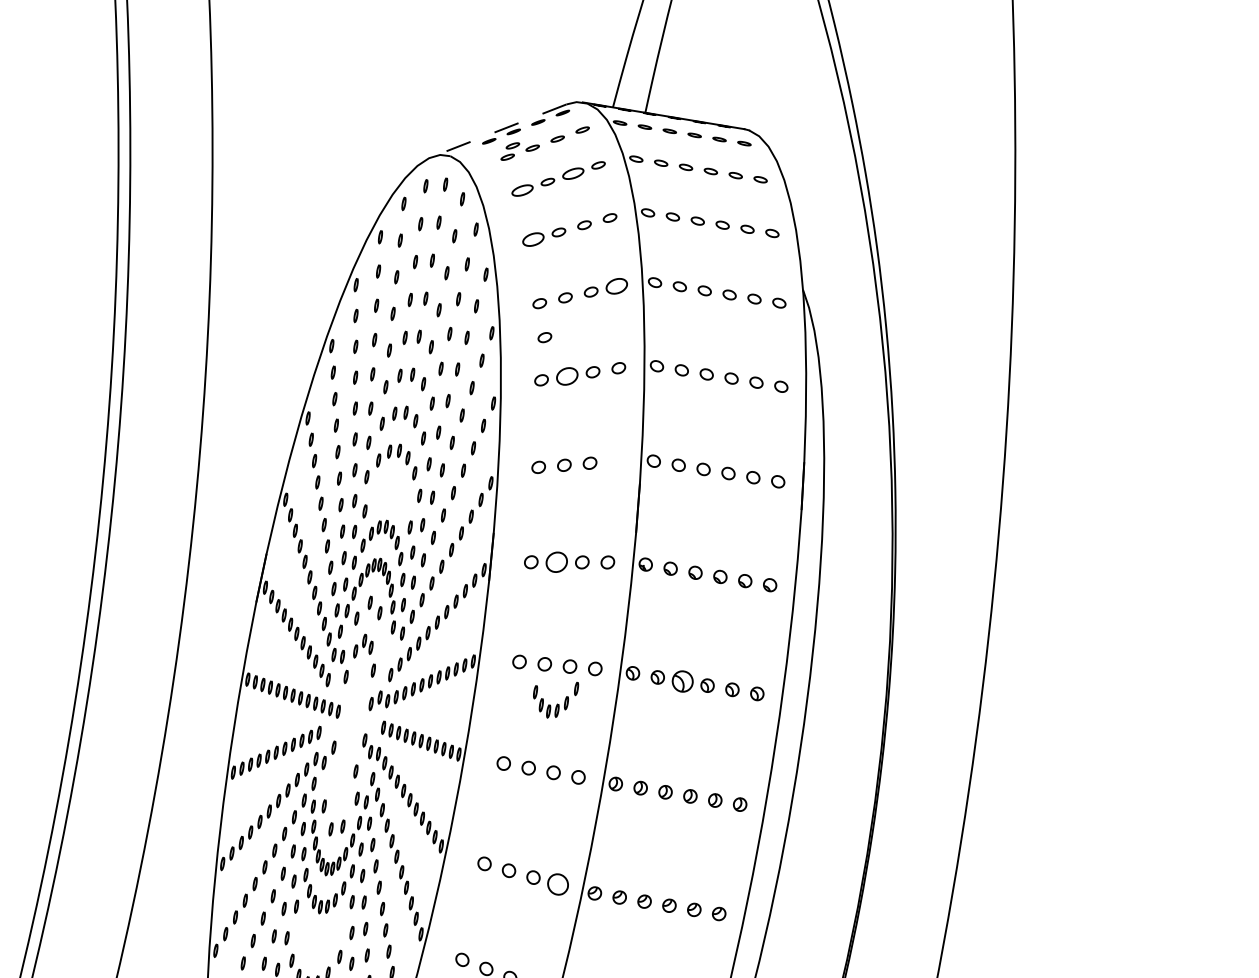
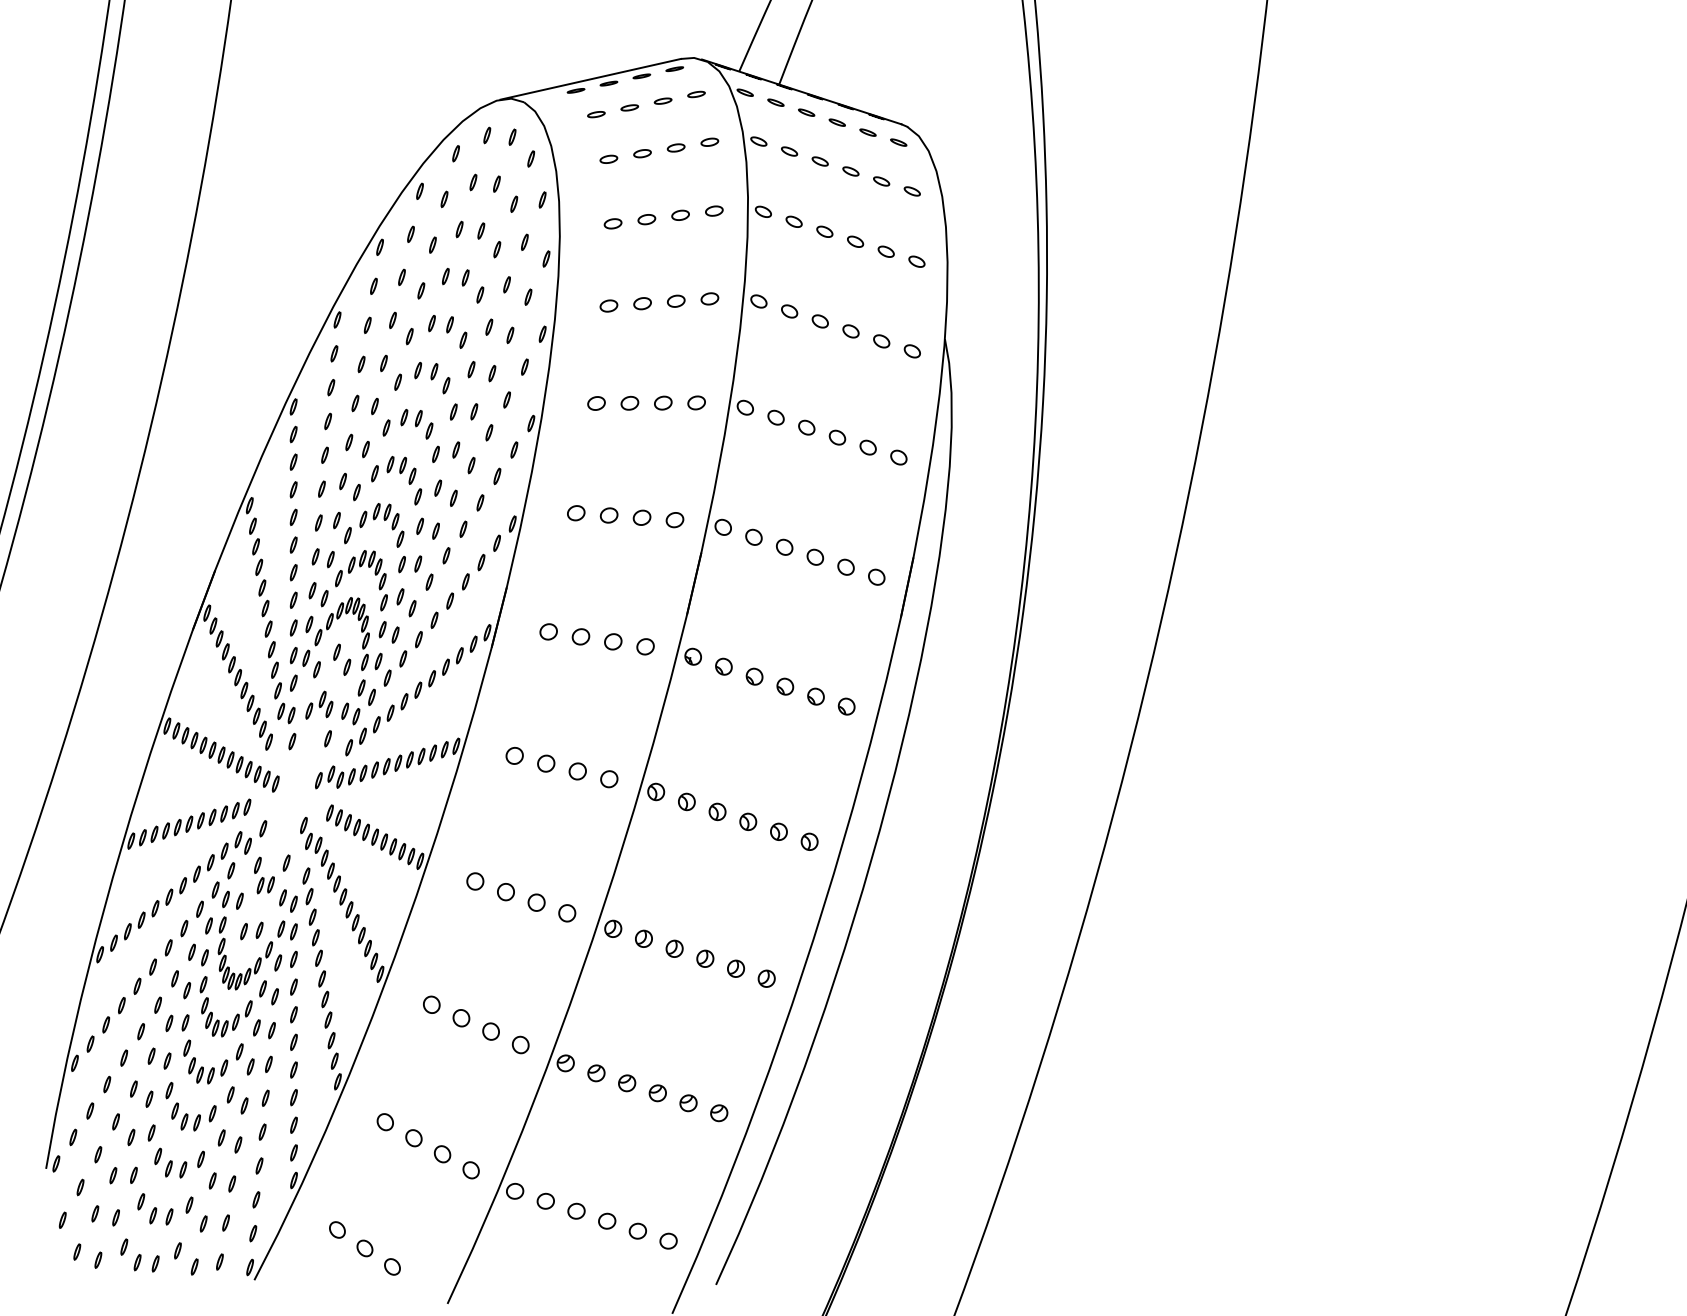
line: (499, 130) -> (590, 79), dashed -> solid
part: (512, 145) -> (604, 100), removed
part: (572, 173) -> (675, 147), size x0.62
part: (522, 189) -> (608, 158), size x0.62
part: (532, 239) -> (612, 223), size x0.62
part: (616, 286) -> (709, 298), size x0.62
part: (544, 337) -> (608, 349), removed
part: (566, 375) -> (629, 402), size x0.62
part: (615, 461) -> (674, 520), added
part: (389, 499) -> (381, 525), added
part: (556, 562) -> (580, 636), size x0.62
part: (387, 648) -> (350, 713), added
part: (682, 681) -> (717, 811), size x0.62
part: (557, 699) -> (213, 1061), moved
part: (340, 783) -> (264, 875), added
part: (557, 884) -> (520, 1044), size x0.62

